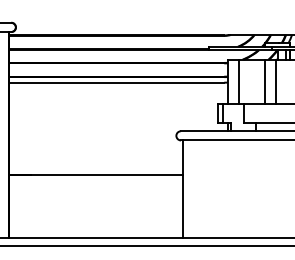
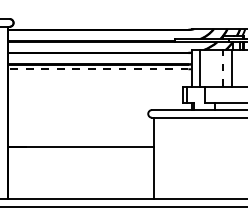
line: (265, 81) -> (223, 68), solid -> dashed
line: (116, 82) -> (97, 69), solid -> dashed

